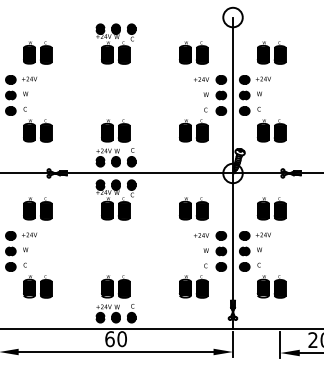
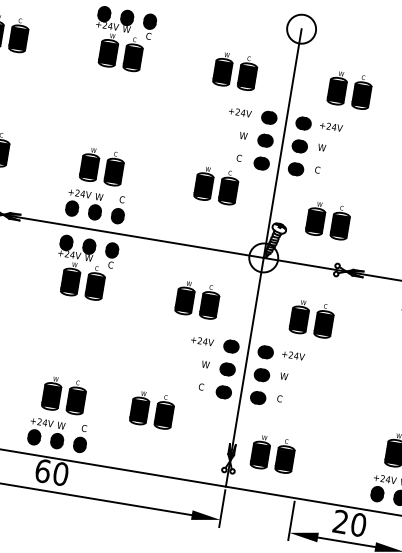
part: (271, 130) -> (327, 220), moved
part: (193, 286) -> (151, 409), moved
part: (271, 286) -> (272, 453), moved

